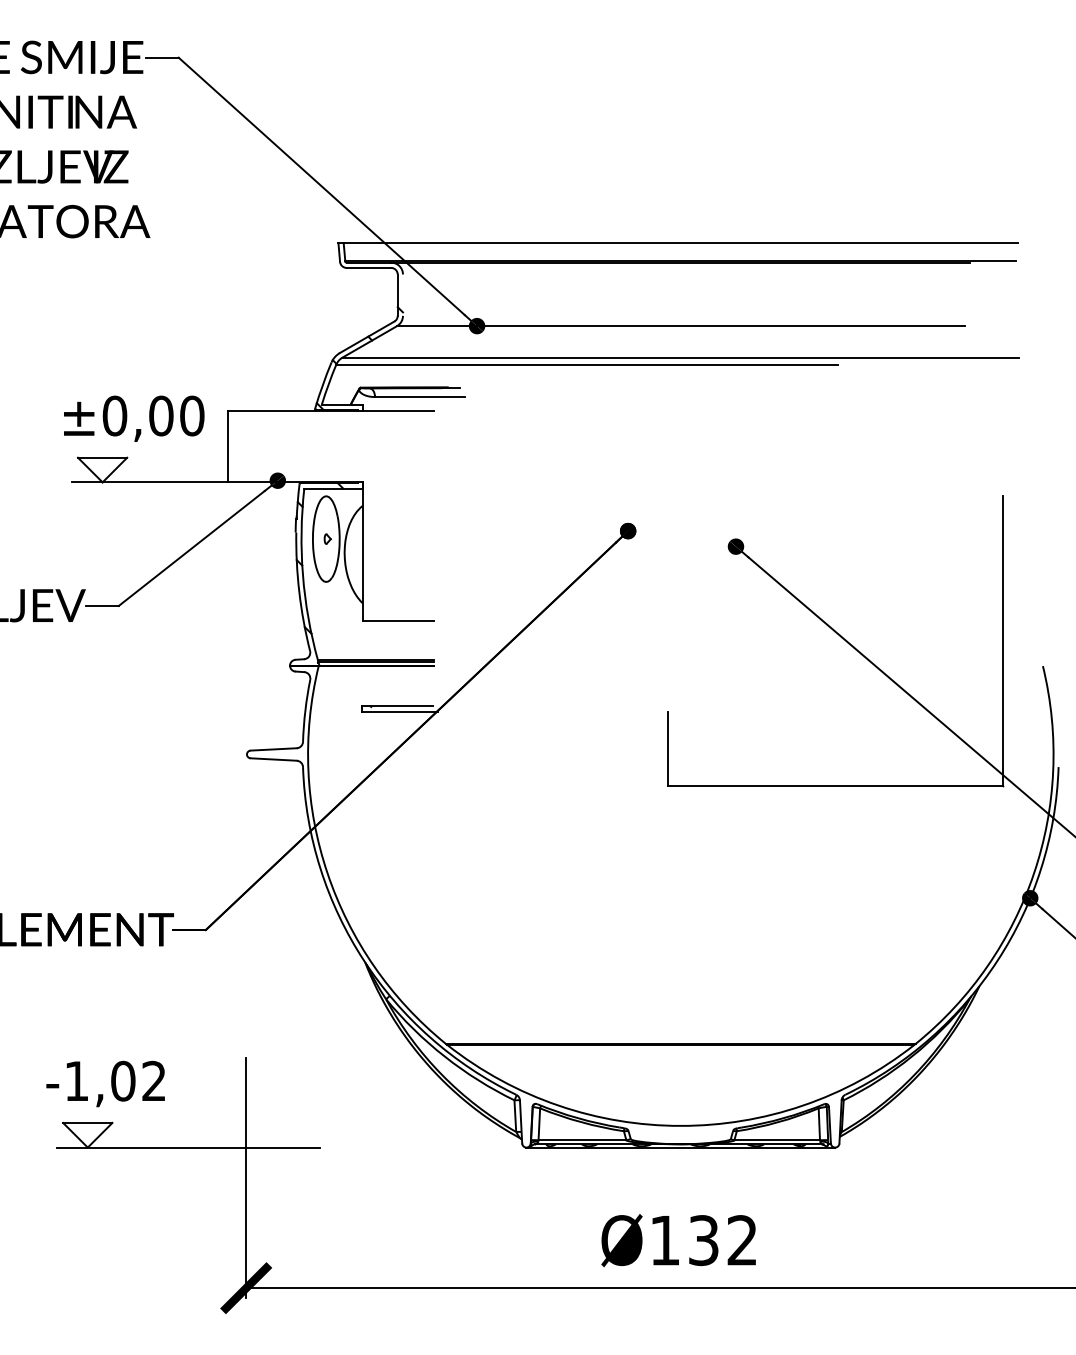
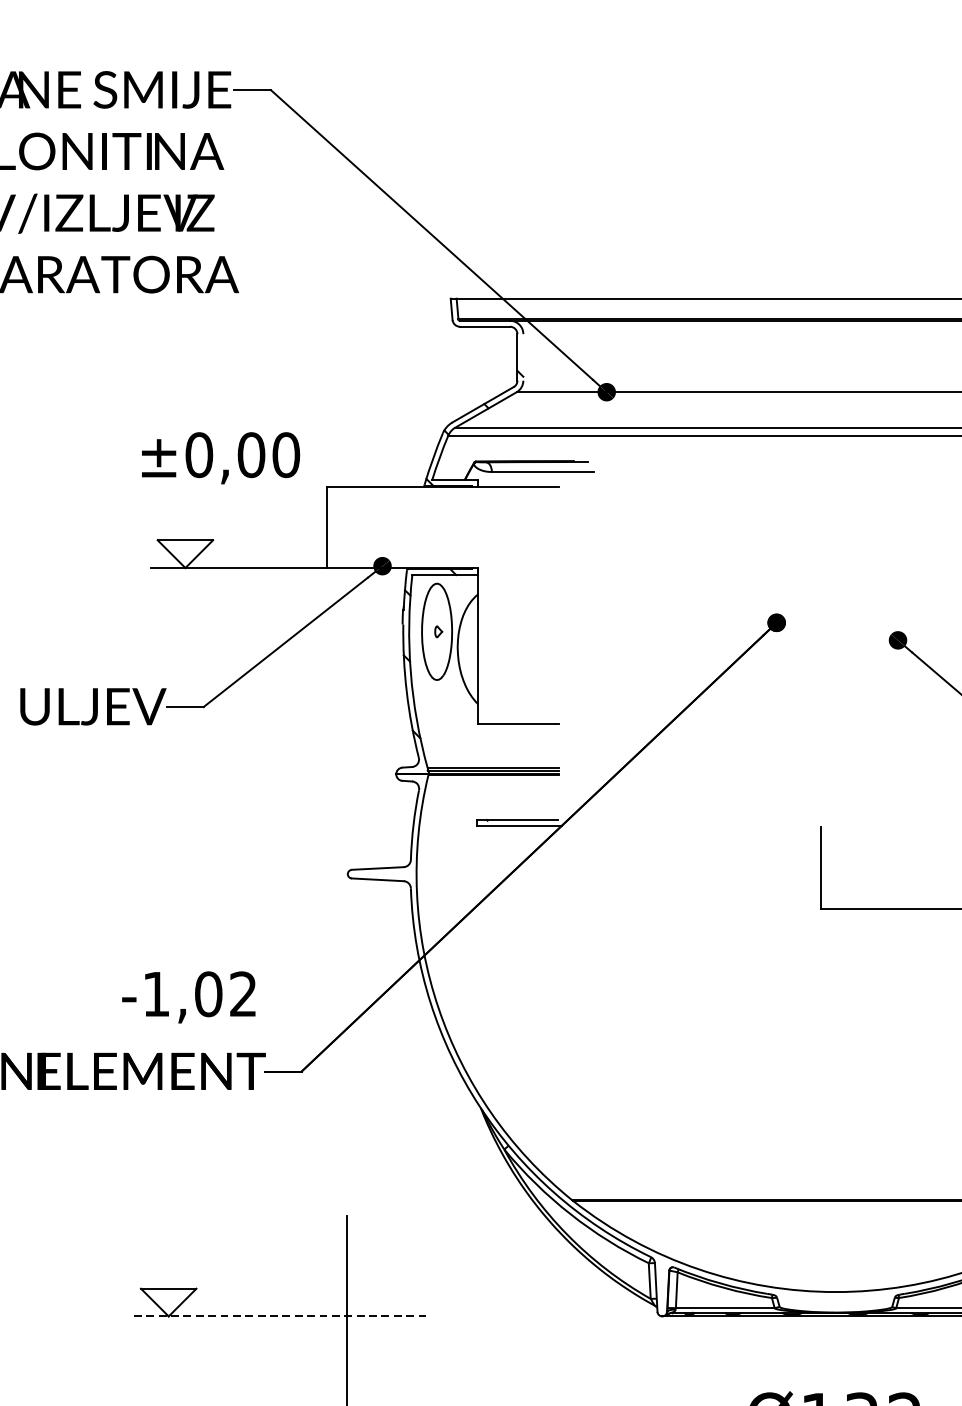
text: (134, 418) -> (221, 457), moved
text: (105, 1083) -> (188, 996), moved
line: (188, 1147) -> (282, 1316), solid -> dashed

